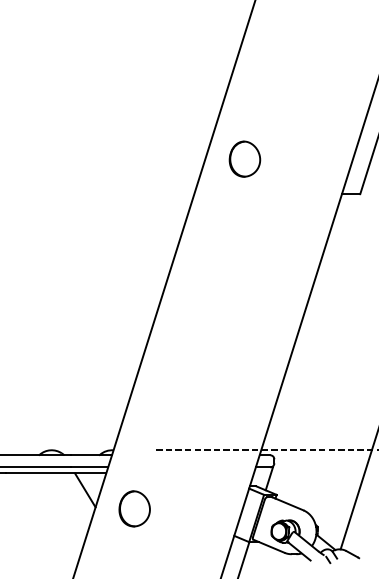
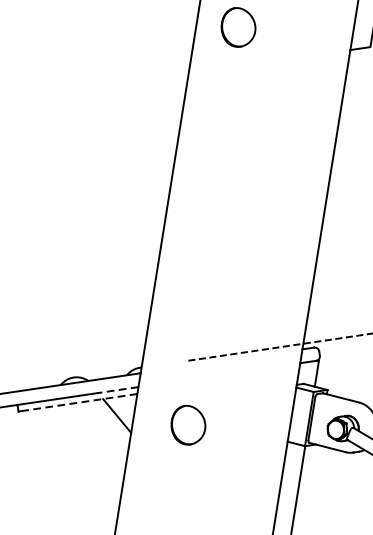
line: (89, 467) -> (118, 390), solid -> dashed
line: (55, 473) -> (81, 402), solid -> dashed
part: (134, 508) -> (188, 424), moved

